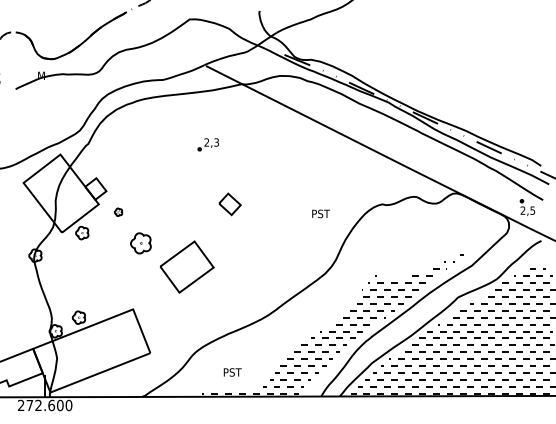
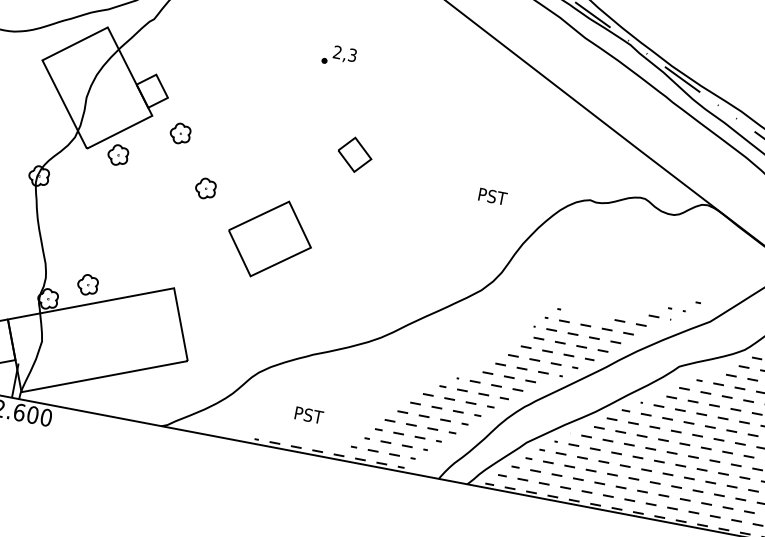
part: (118, 212) -> (180, 134), size x1.67
part: (140, 243) -> (205, 188), size x0.62

